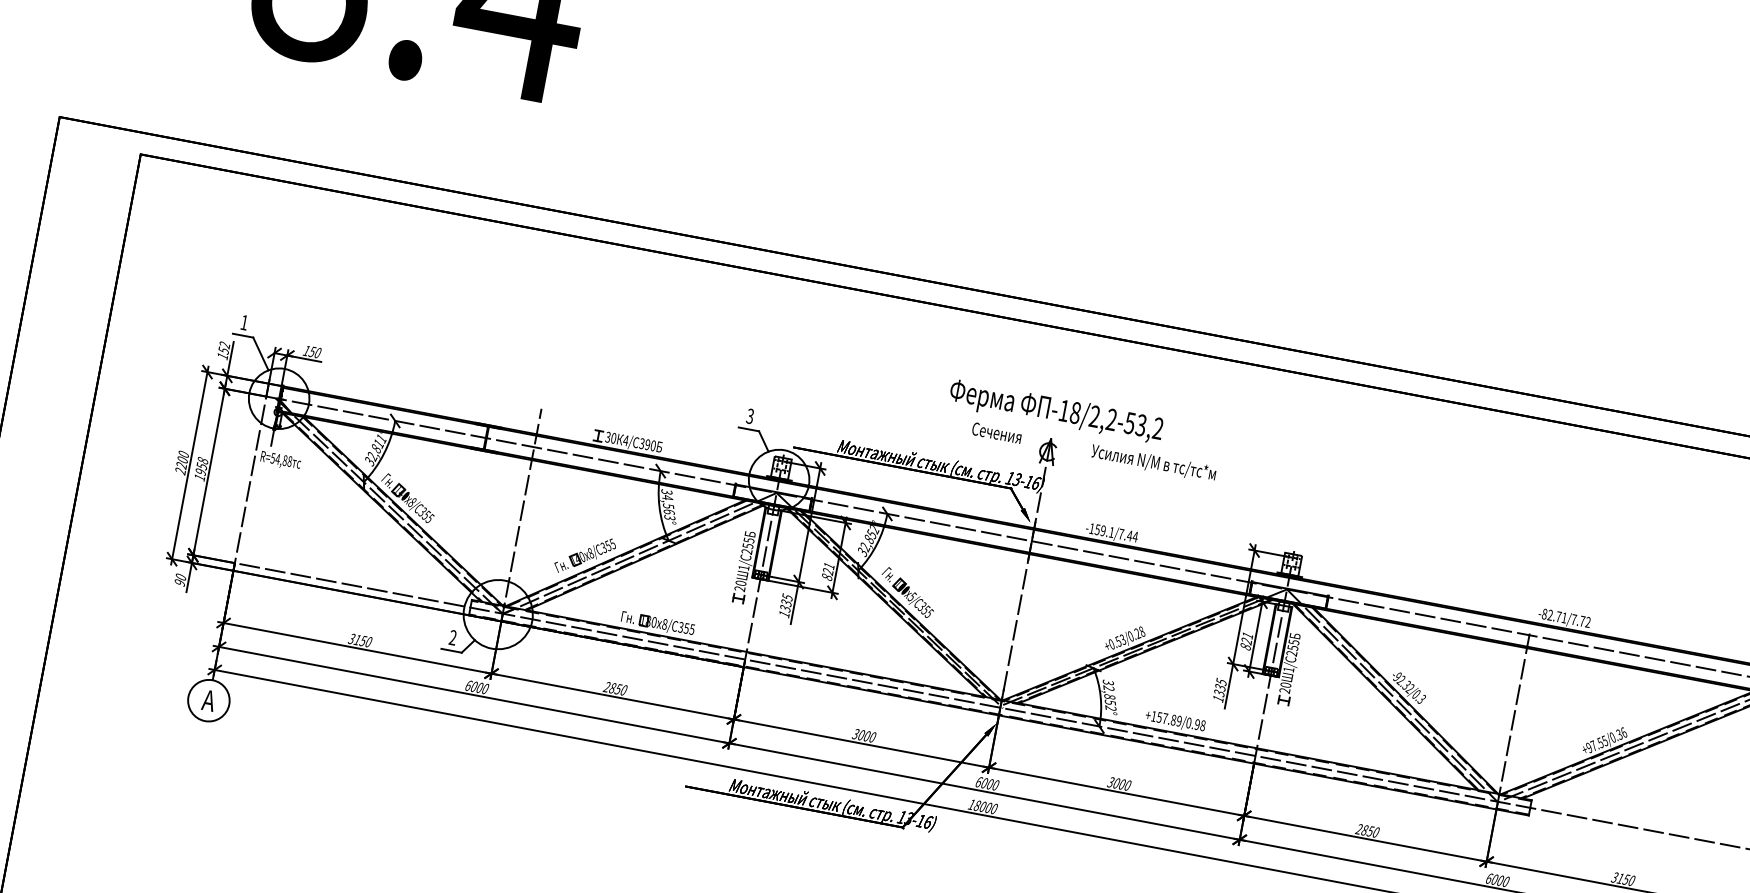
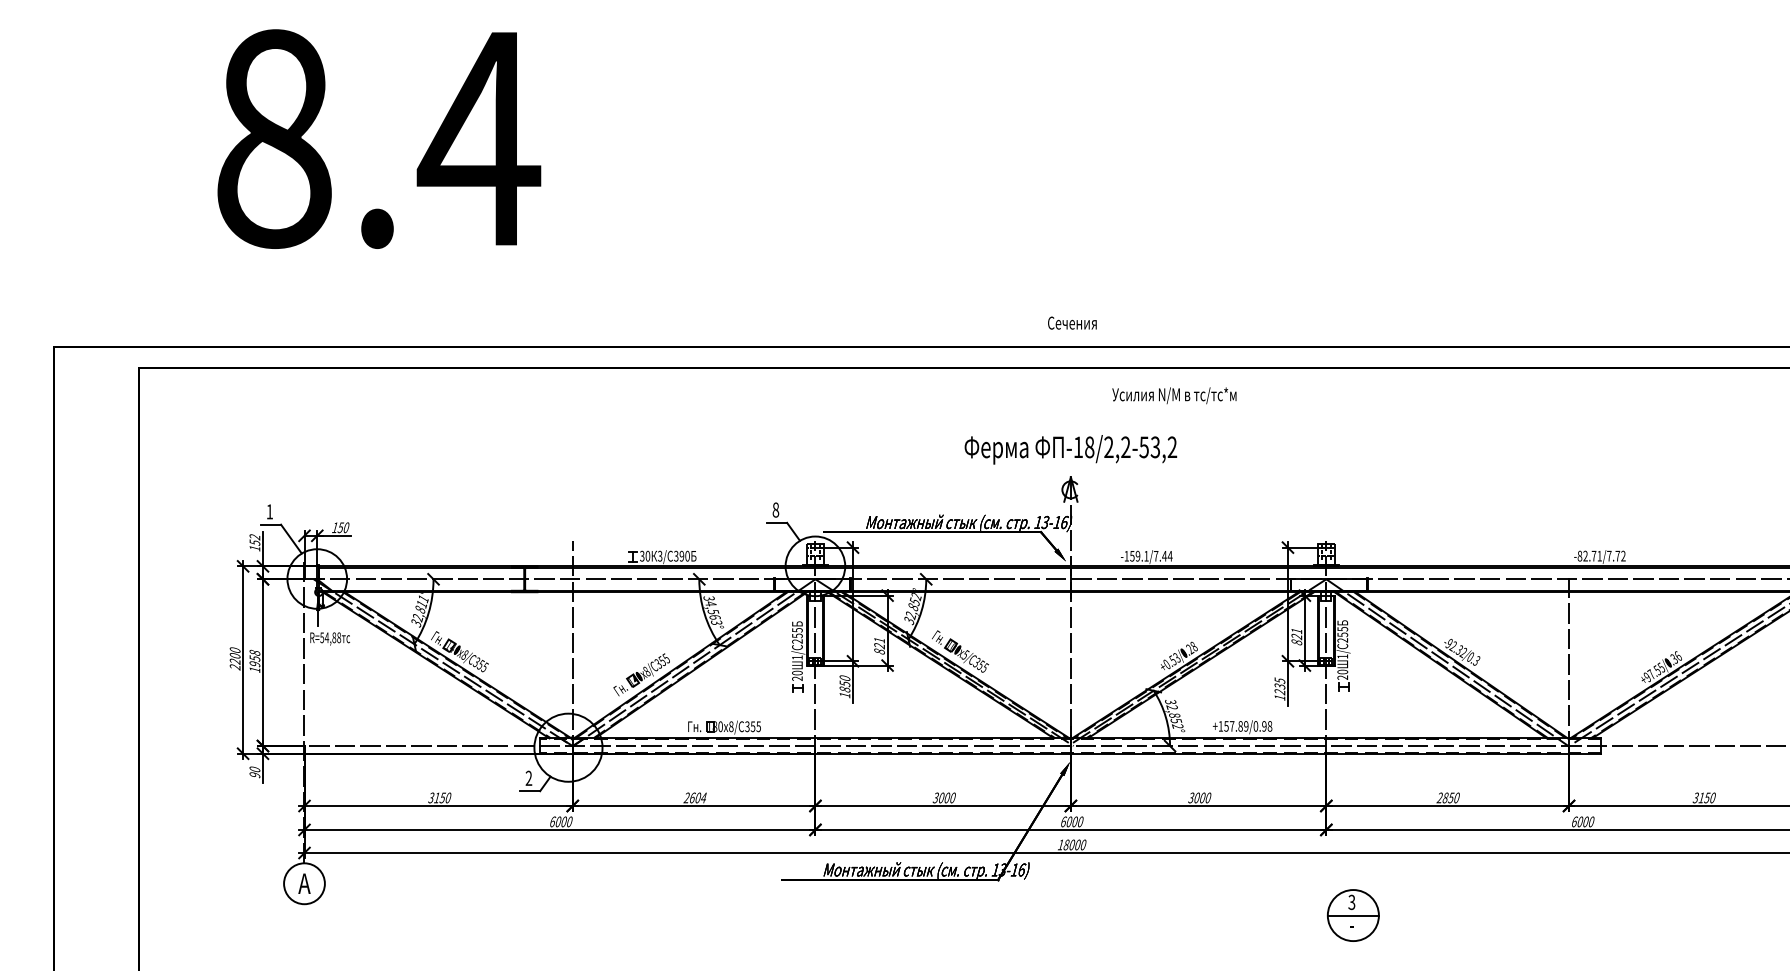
text: (749, 415) -> (775, 509), 3 -> 8
text: (997, 432) -> (1072, 322), moved
text: (625, 439) -> (659, 555), 4/ -> 3/
text: (1153, 463) -> (1174, 395), moved
text: (786, 602) -> (844, 683), 1335 -> 1850
text: (617, 688) -> (697, 797), 2850 -> 2604
text: (1219, 693) -> (1280, 692), 1335 -> 1235

